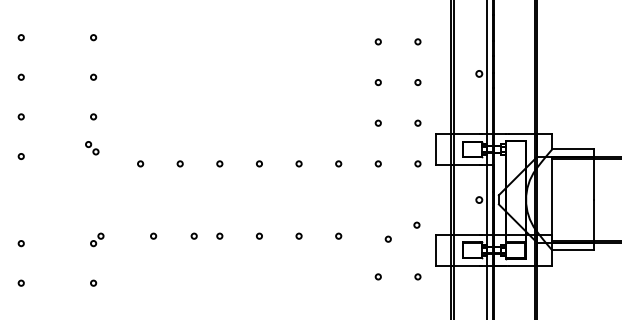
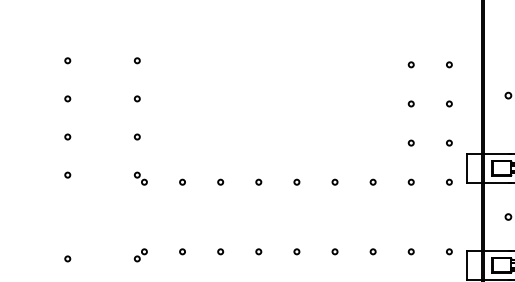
part: (92, 148) -> (141, 178), moved
circle: (416, 224) -> (448, 251), moved
circle: (153, 235) -> (182, 251), moved
circle: (193, 235) -> (219, 251), moved
circle: (387, 238) -> (410, 251), moved

